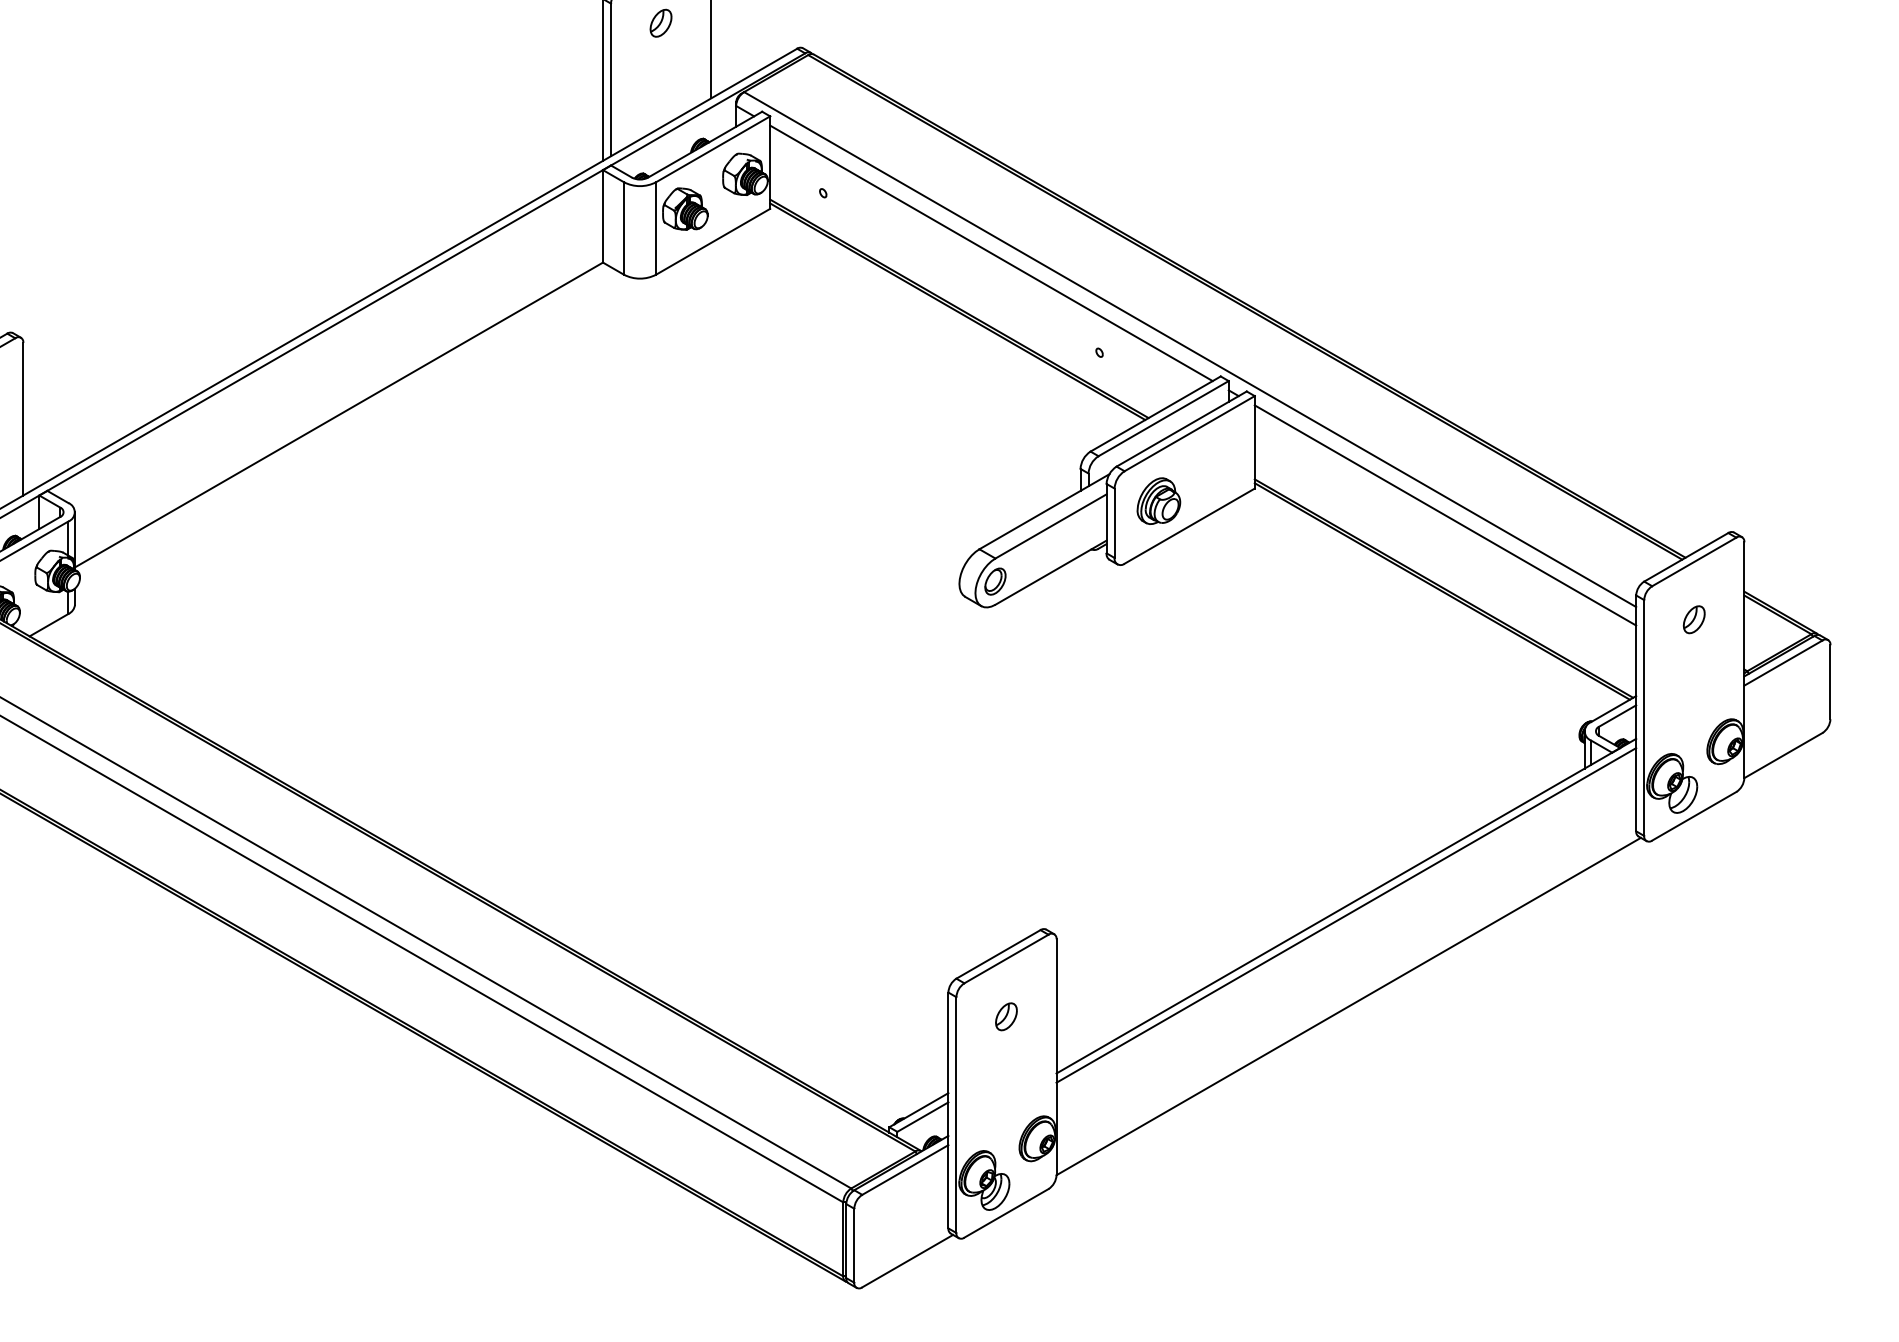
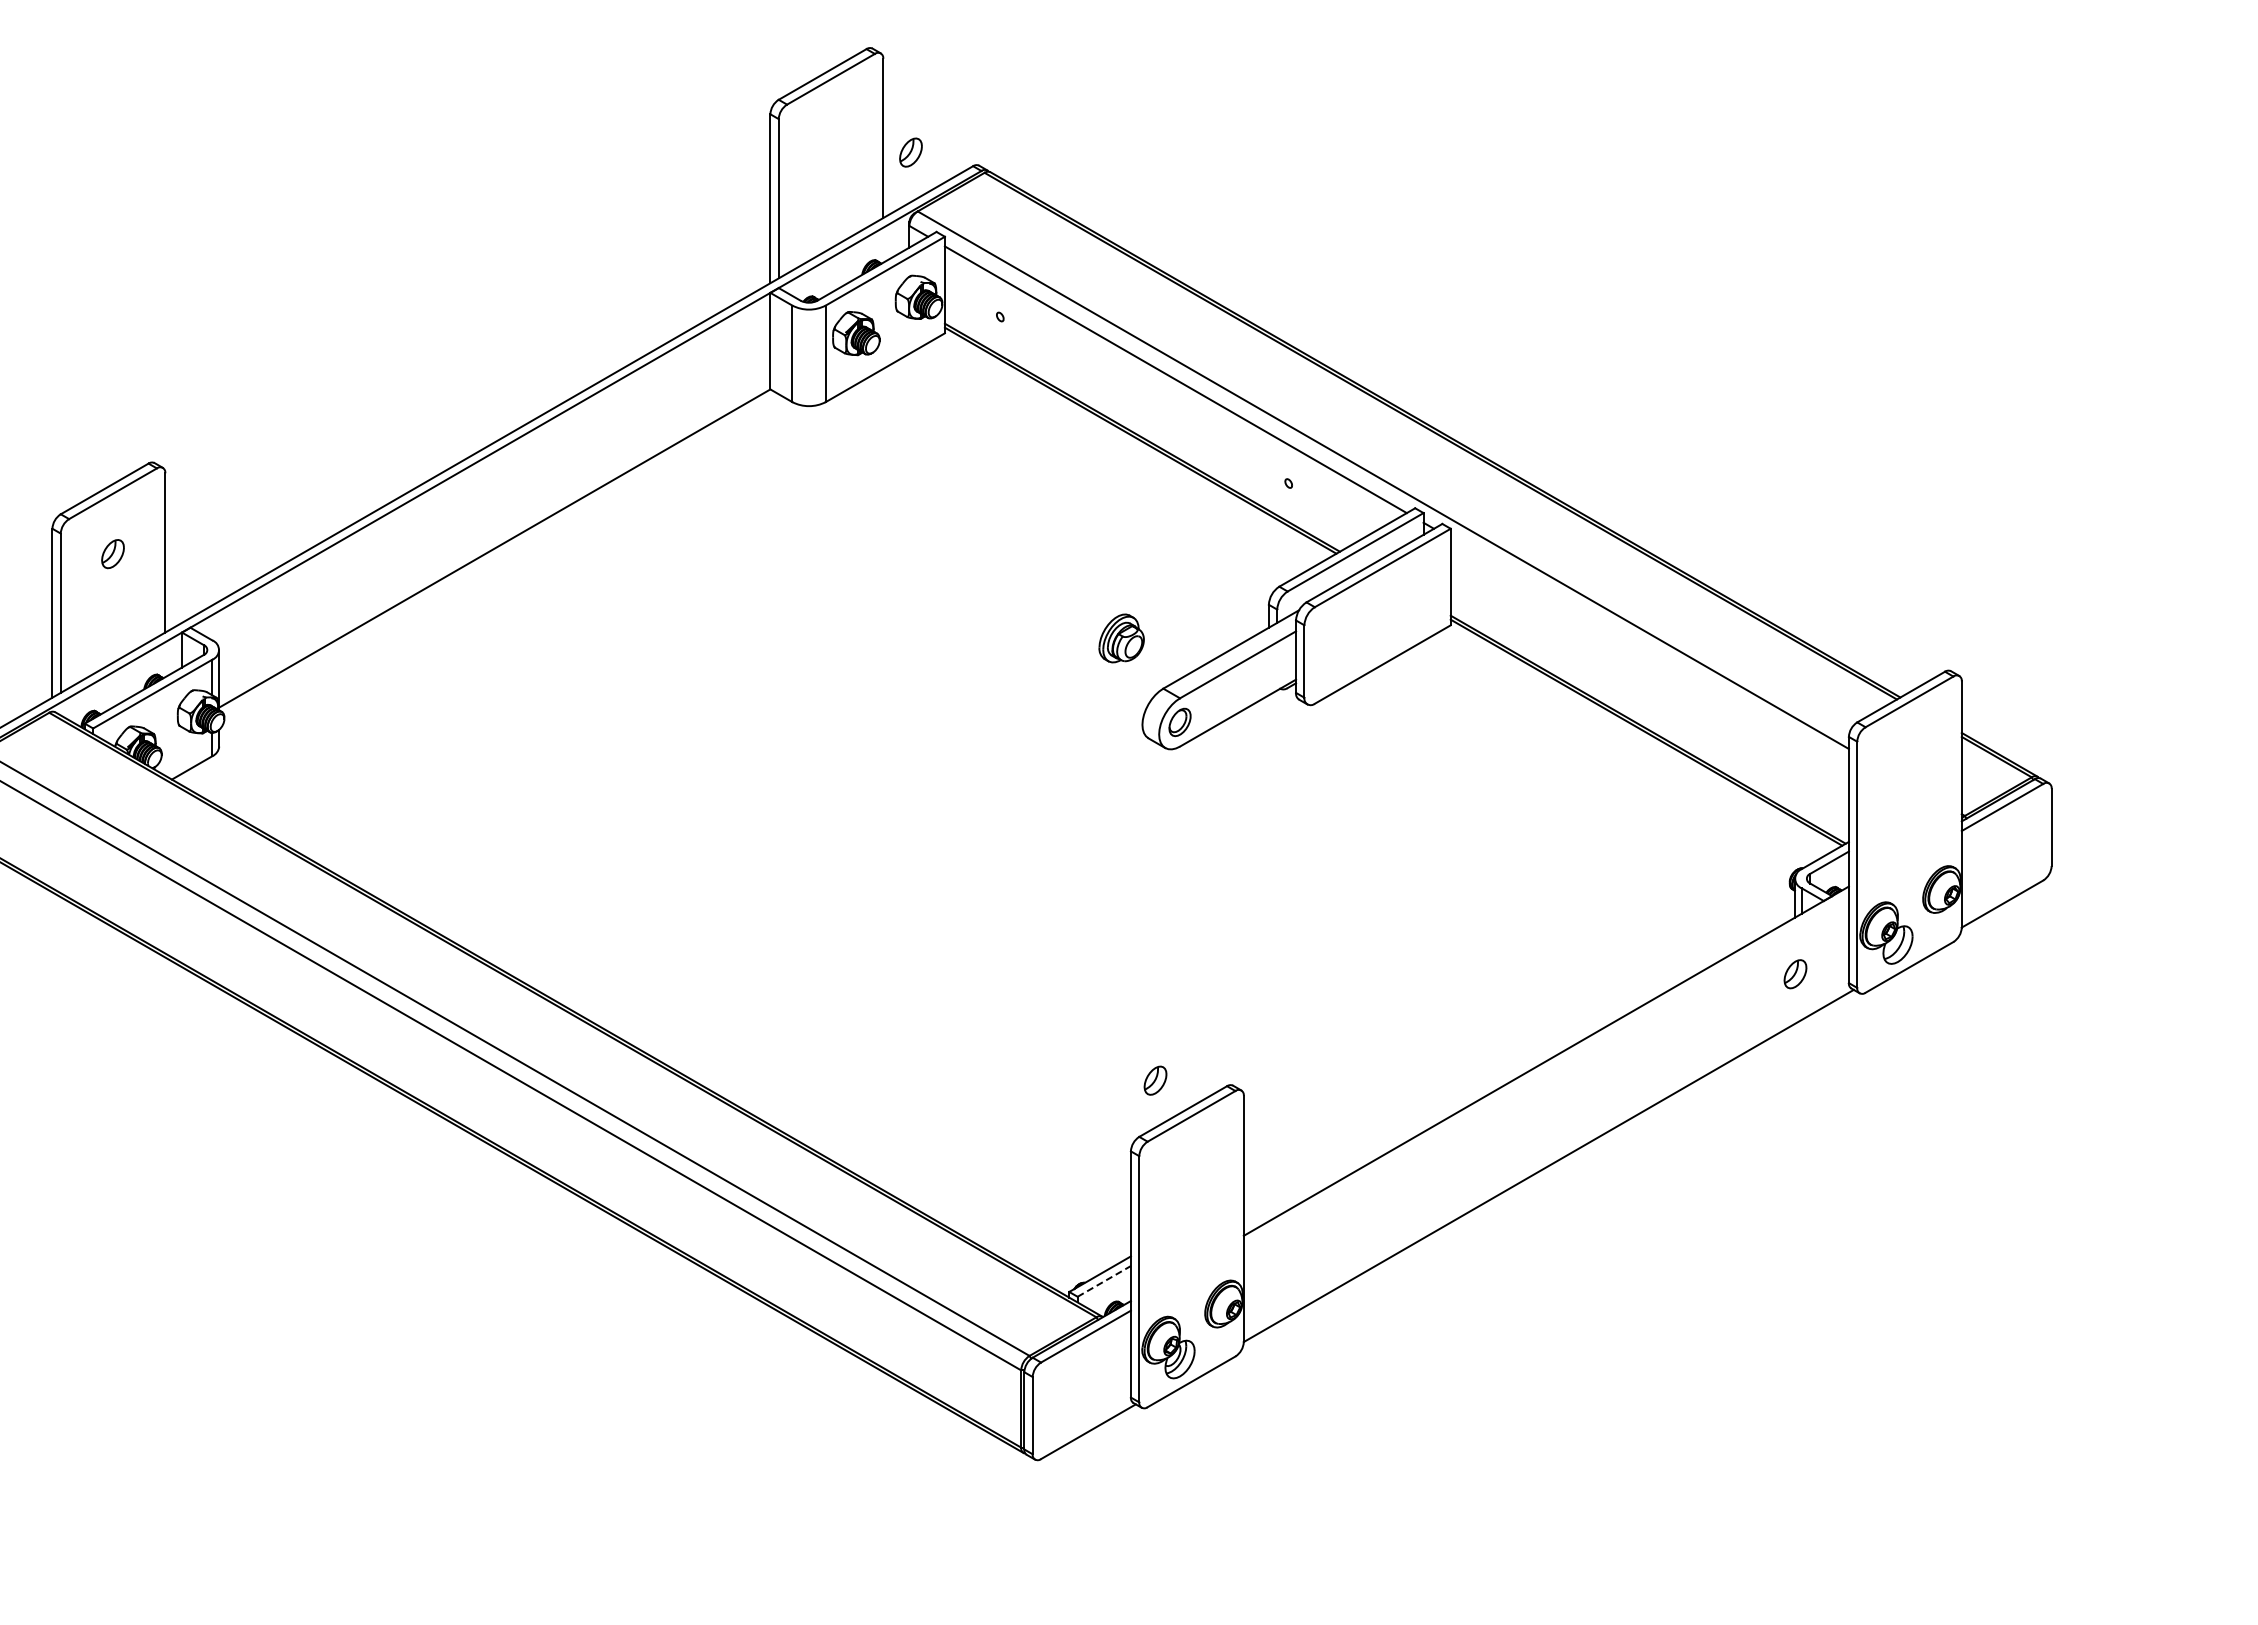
part: (660, 23) -> (910, 152), moved
part: (1158, 501) -> (1121, 638), moved
line: (1445, 515) -> (1649, 653), removed
part: (1694, 620) -> (1795, 974), moved
line: (1345, 915) -> (1545, 1070), removed
part: (1006, 1016) -> (1155, 1080), moved
line: (923, 1117) -> (1104, 1281), solid -> dashed

